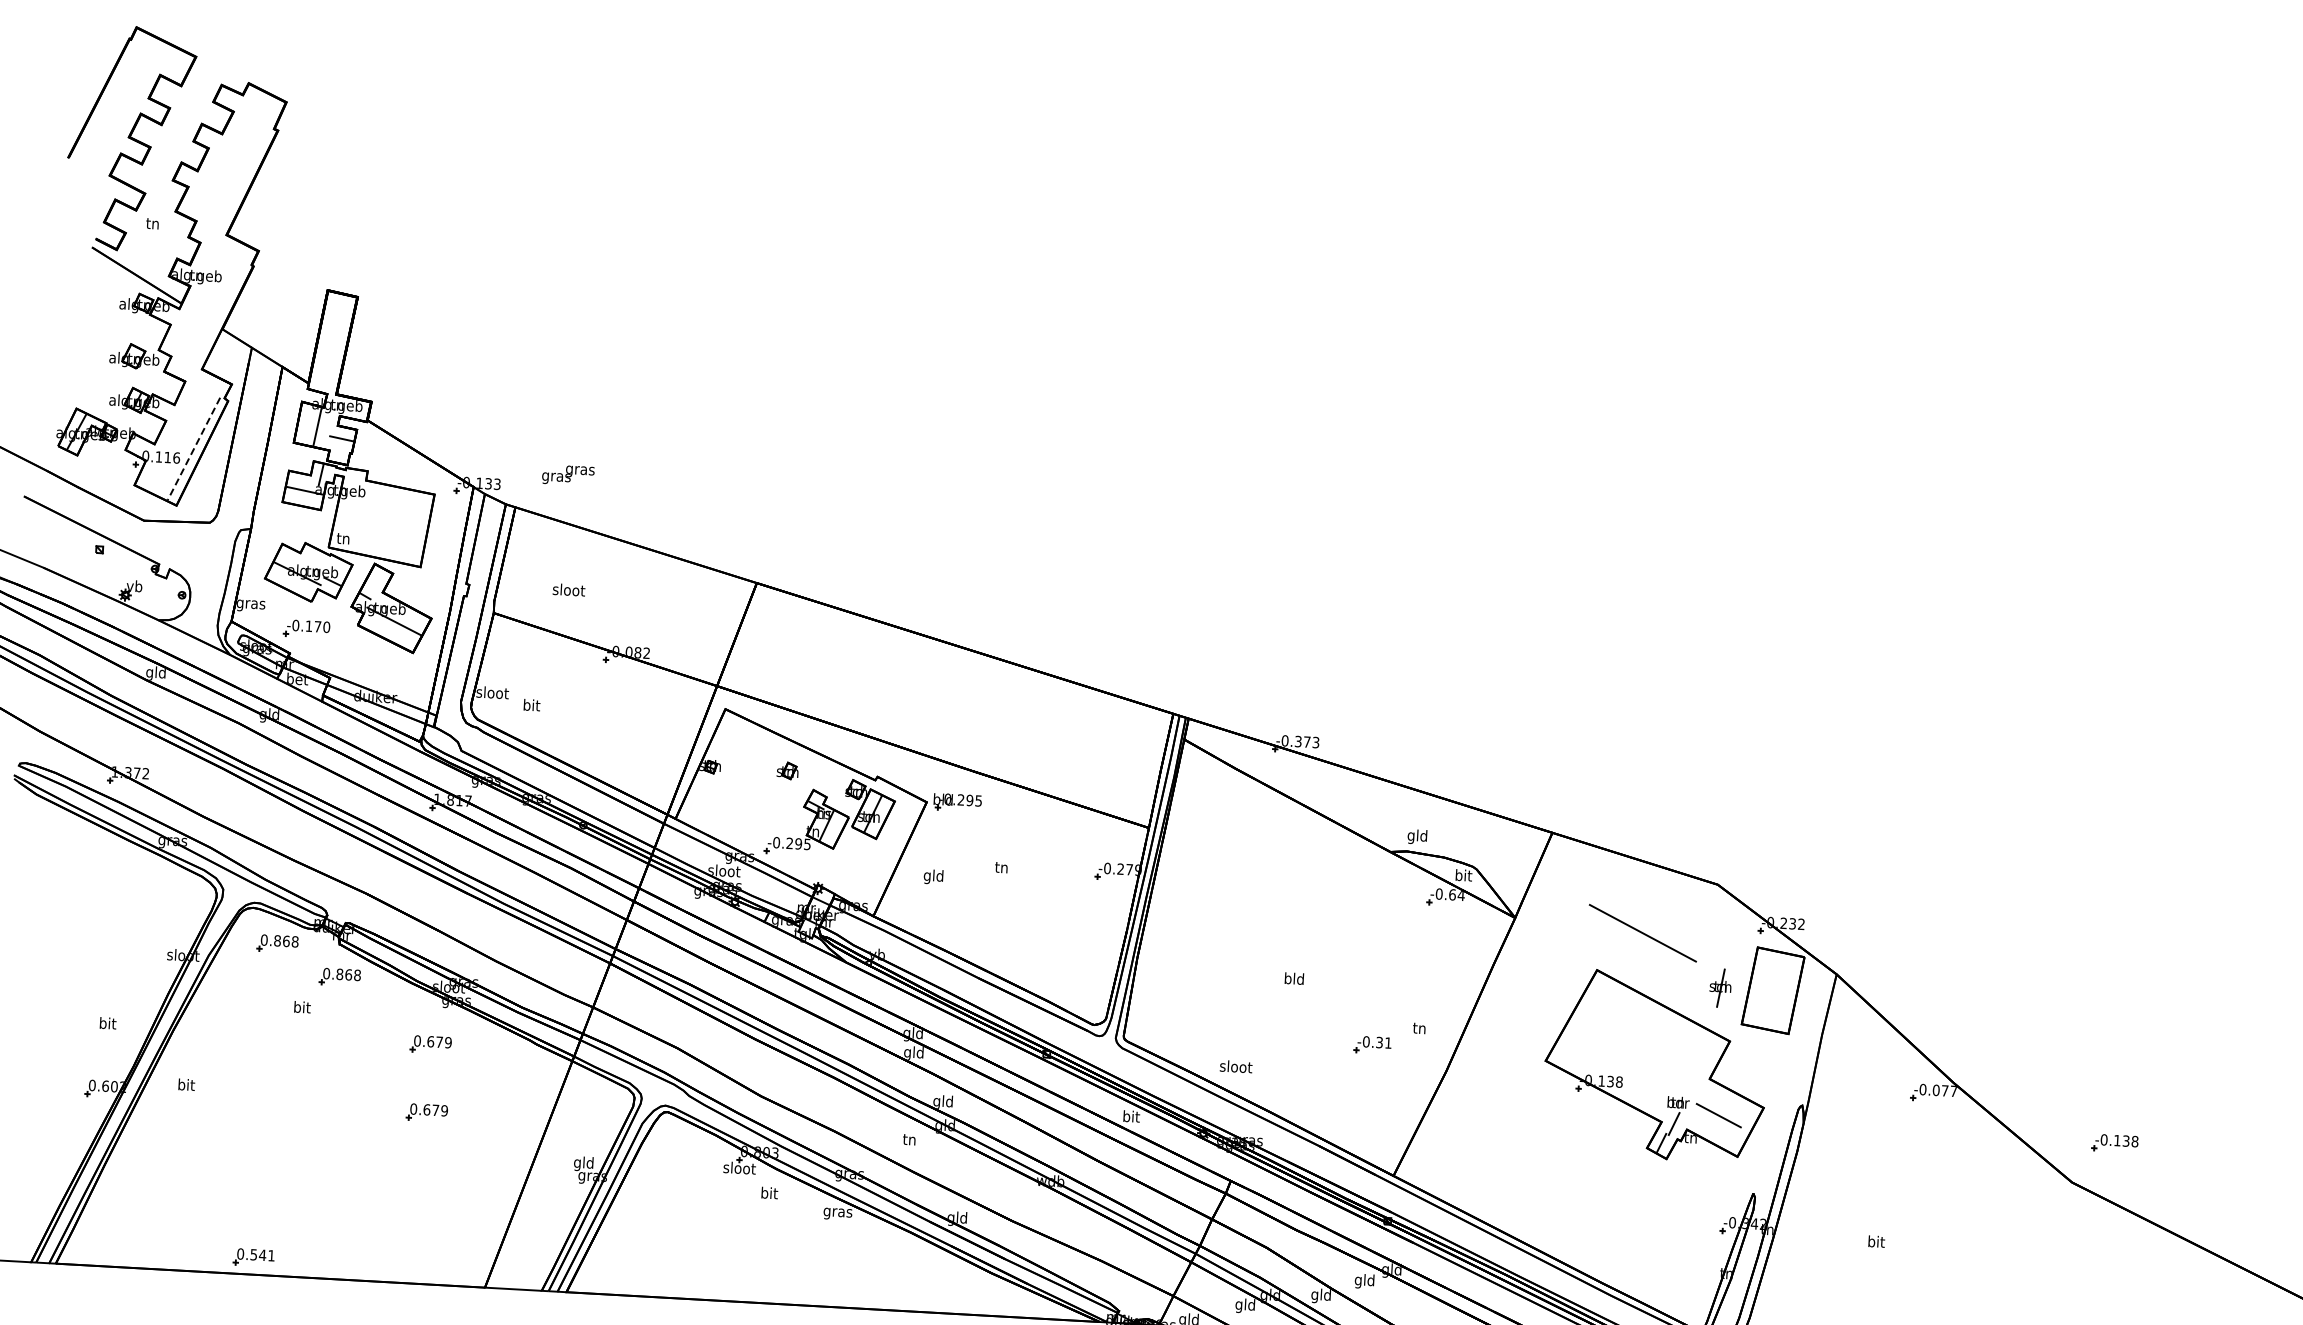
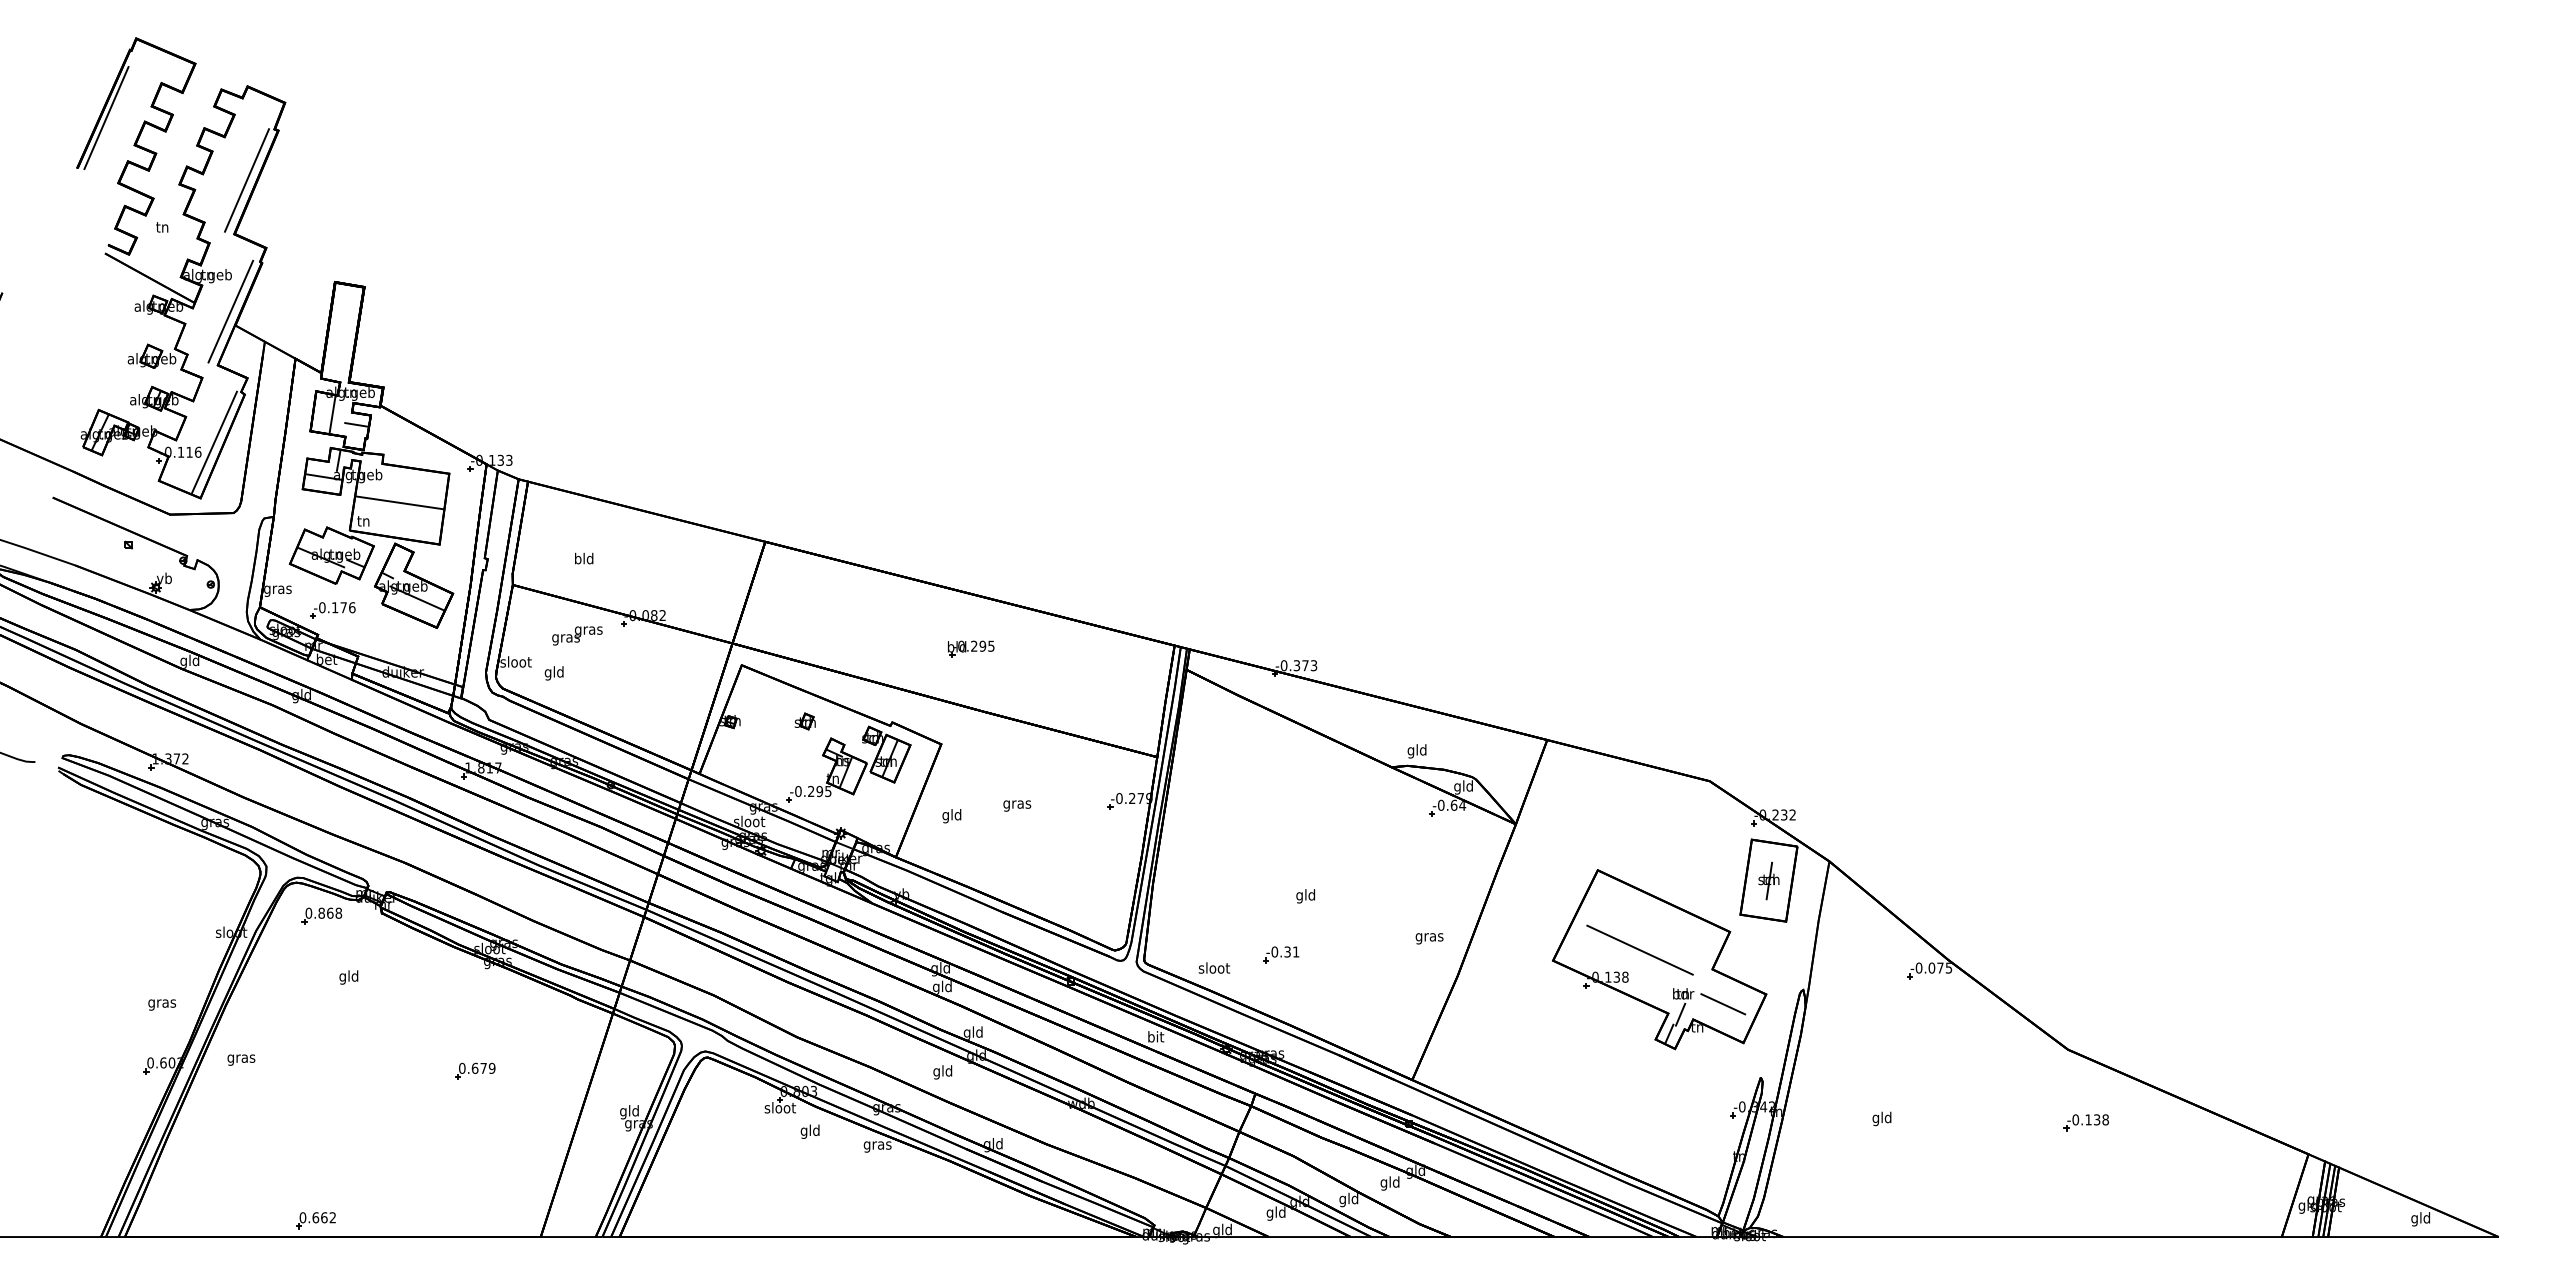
line: (101, 108) -> (106, 118), added
line: (242, 180) -> (246, 180), added
line: (218, 314) -> (230, 311), added
line: (194, 448) -> (214, 442), dashed -> solid
text: (568, 474) -> (577, 635), moved
line: (381, 521) -> (399, 502), added
text: (569, 589) -> (584, 558), sloot -> bld
text: (326, 627) -> (352, 607), -0.170 -> -0.176
text: (530, 706) -> (553, 673), bit -> gld
part: (958, 802) -> (971, 648), moved
text: (1001, 868) -> (1017, 804), tn -> gras
text: (1463, 876) -> (1463, 787), bit -> gld
line: (1642, 932) -> (1639, 949), moved
part: (339, 976) -> (383, 944), removed
text: (1287, 979) -> (1299, 896), bld -> gld
part: (1720, 987) -> (1768, 880), moved
text: (301, 1008) -> (348, 977), bit -> gld
text: (108, 1024) -> (162, 1003), bit -> gras
text: (1419, 1029) -> (1429, 937), tn -> gras
part: (431, 1043) -> (475, 1004), removed
part: (1373, 1044) -> (1281, 954), moved
text: (1236, 1066) -> (1214, 967), moved
text: (186, 1086) -> (241, 1058), bit -> gras
text: (1953, 1091) -> (1948, 968), -0.077 -> -0.075
text: (909, 1141) -> (942, 1072), tn -> gld
part: (2114, 1143) -> (2085, 1122), moved
text: (768, 1194) -> (809, 1131), bit -> gld
text: (1875, 1242) -> (1881, 1118), bit -> gld
text: (261, 1254) -> (323, 1217), 0.541 -> 0.662

